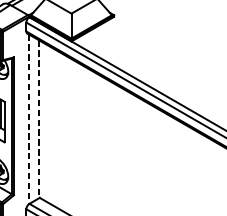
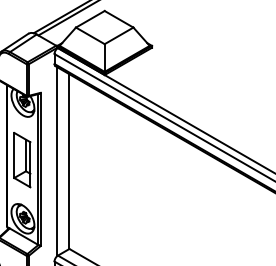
line: (38, 119) -> (68, 161), dashed -> solid
line: (29, 120) -> (57, 162), dashed -> solid

